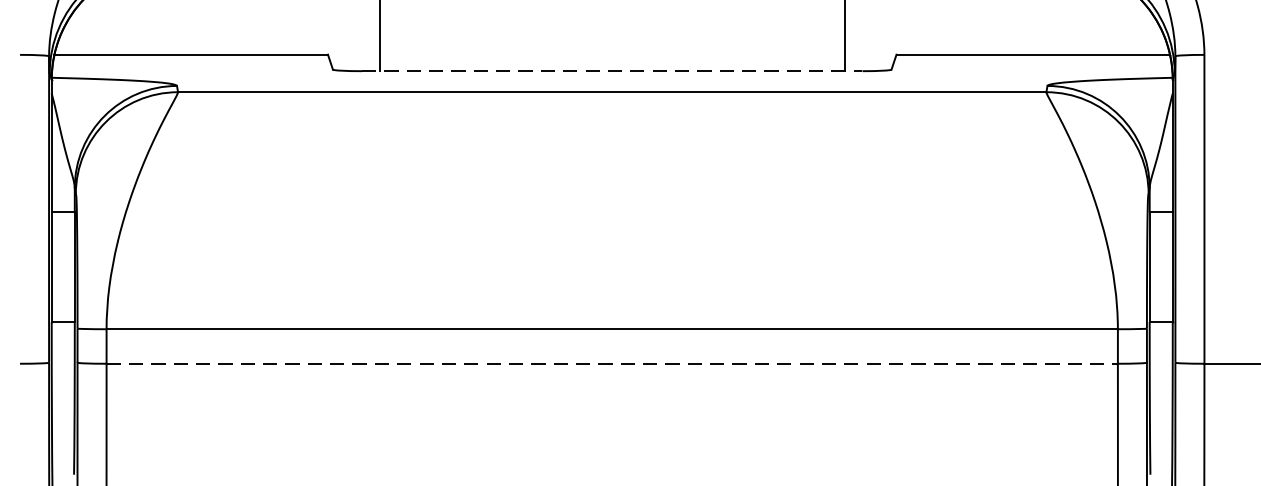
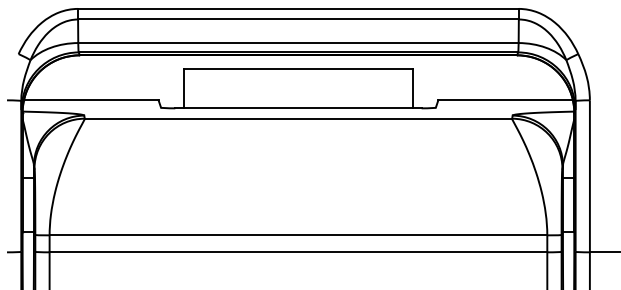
line: (612, 71) -> (298, 108), dashed -> solid
line: (612, 364) -> (298, 252), dashed -> solid

